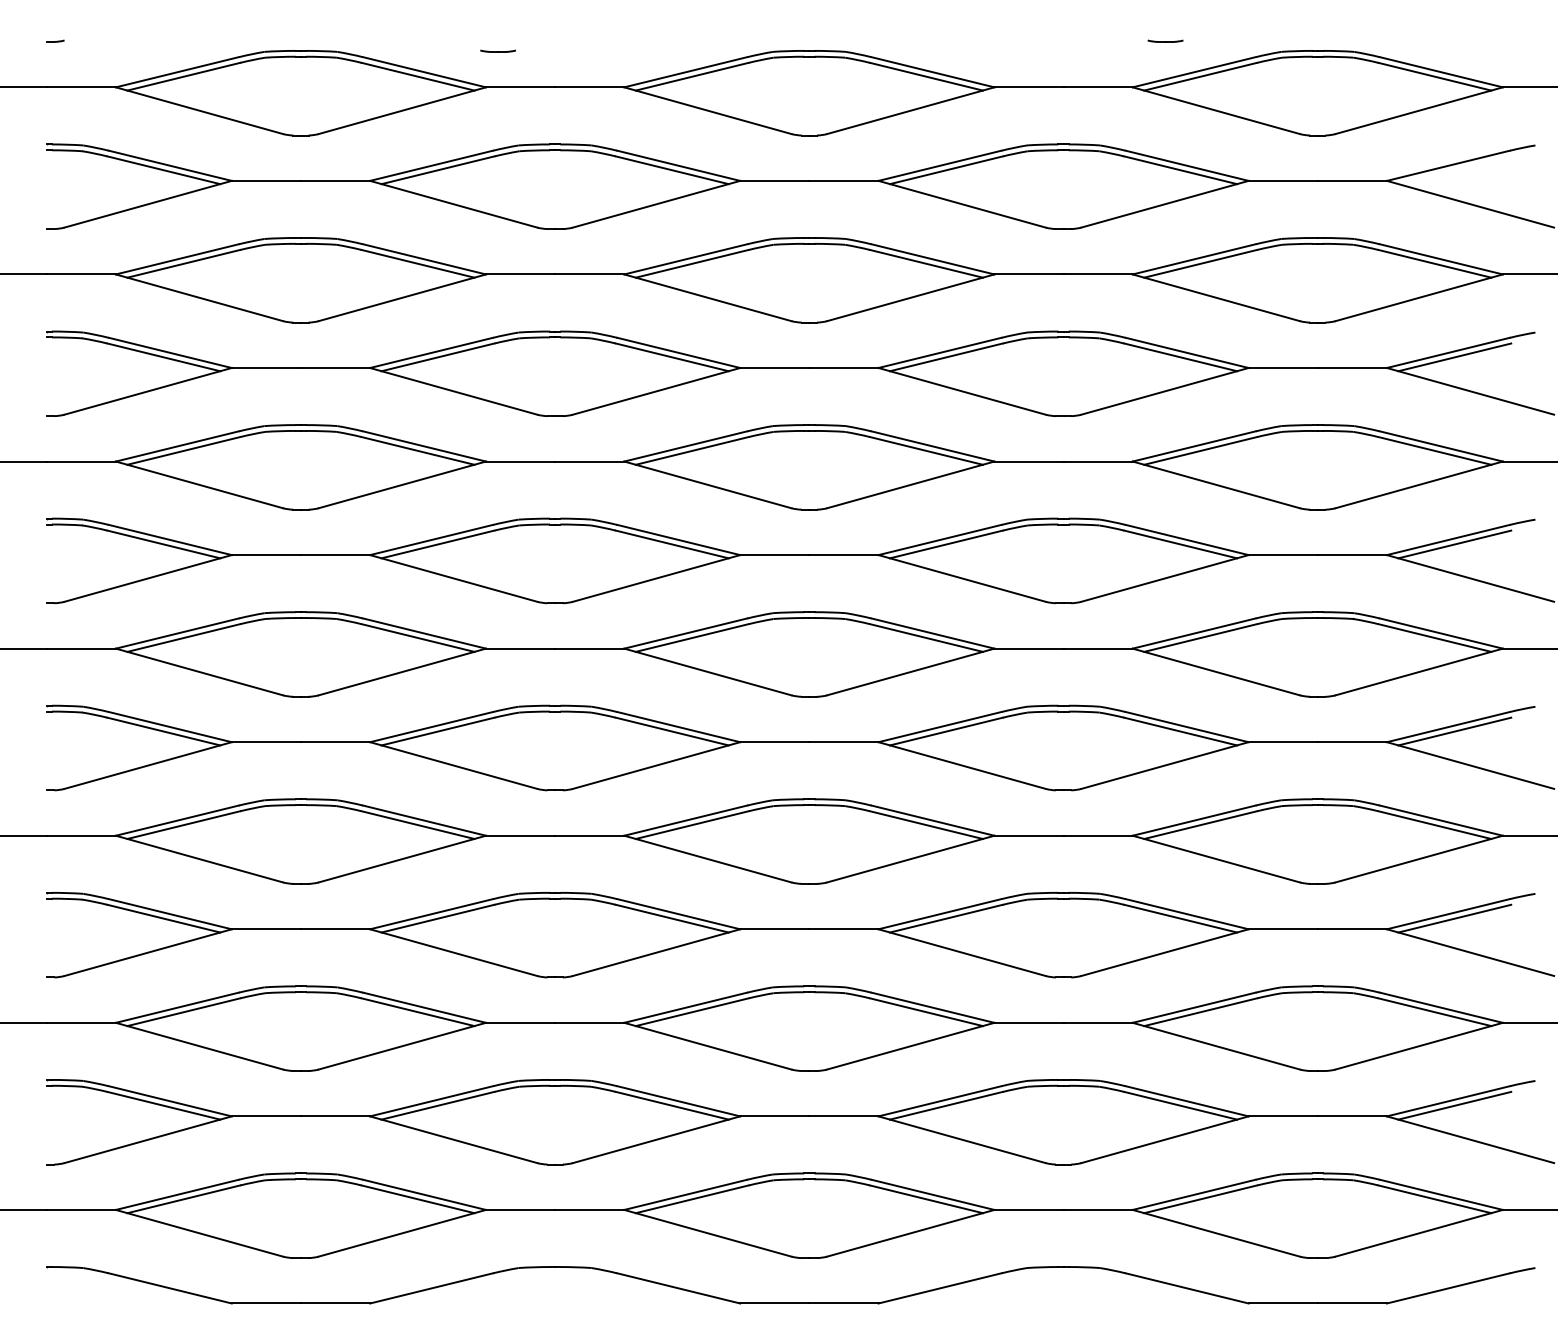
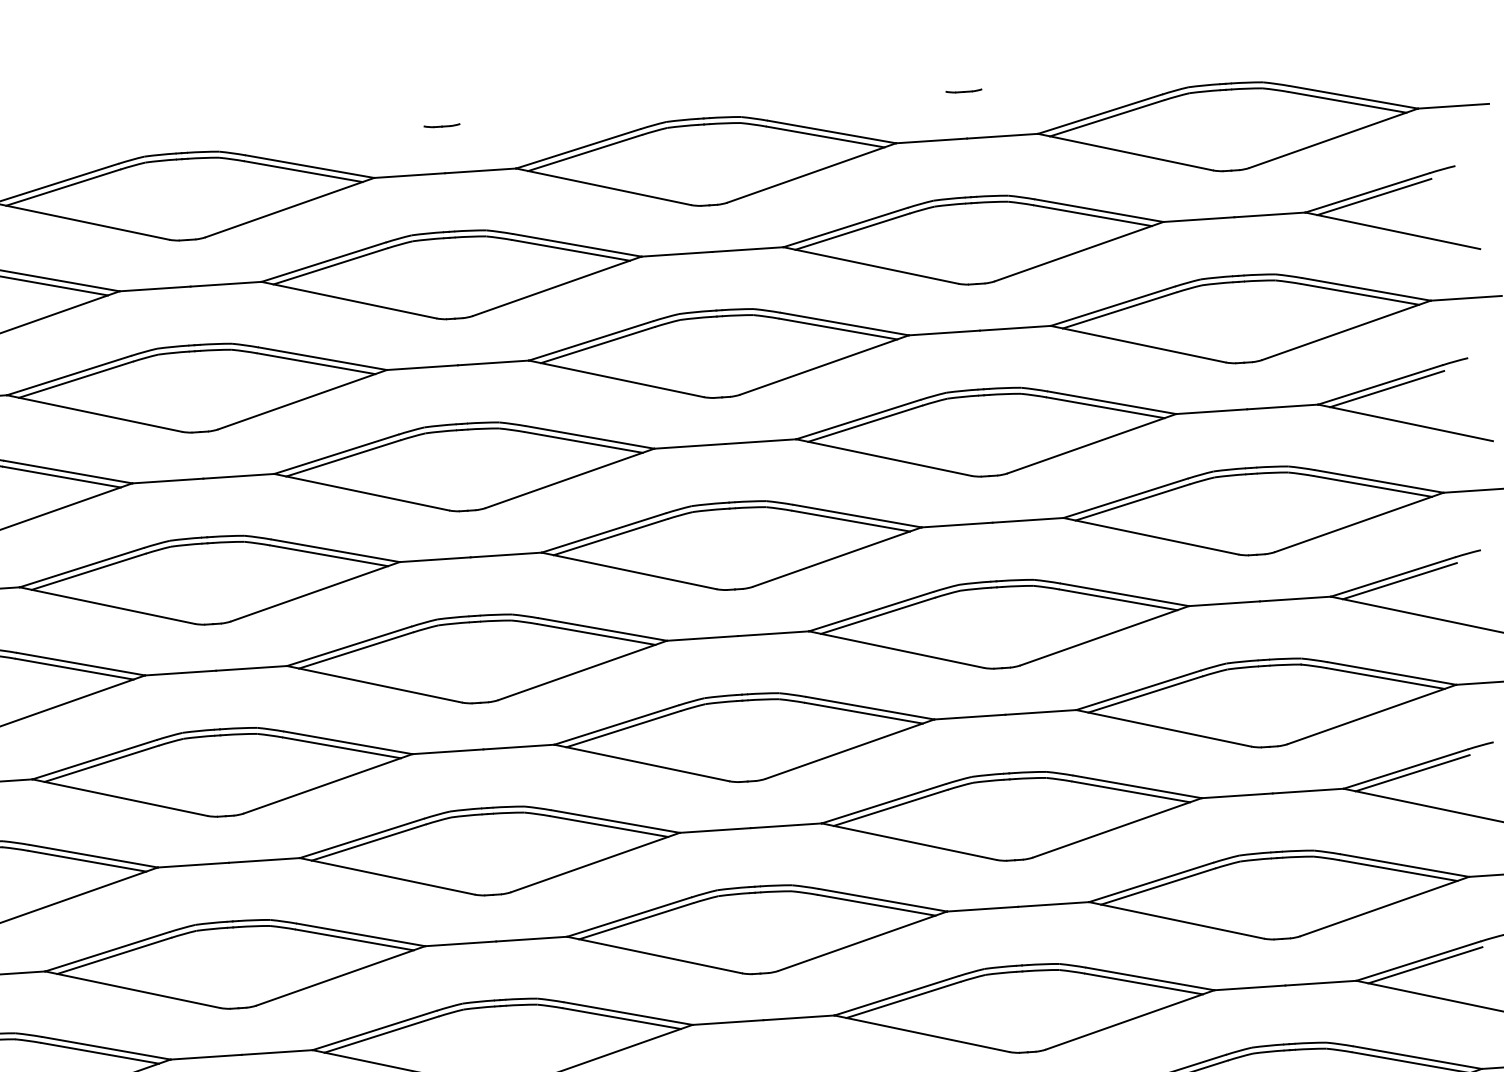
part: (1165, 40) -> (963, 90), moved
part: (497, 50) -> (441, 125), moved
line: (1454, 170) -> (1374, 197), added

